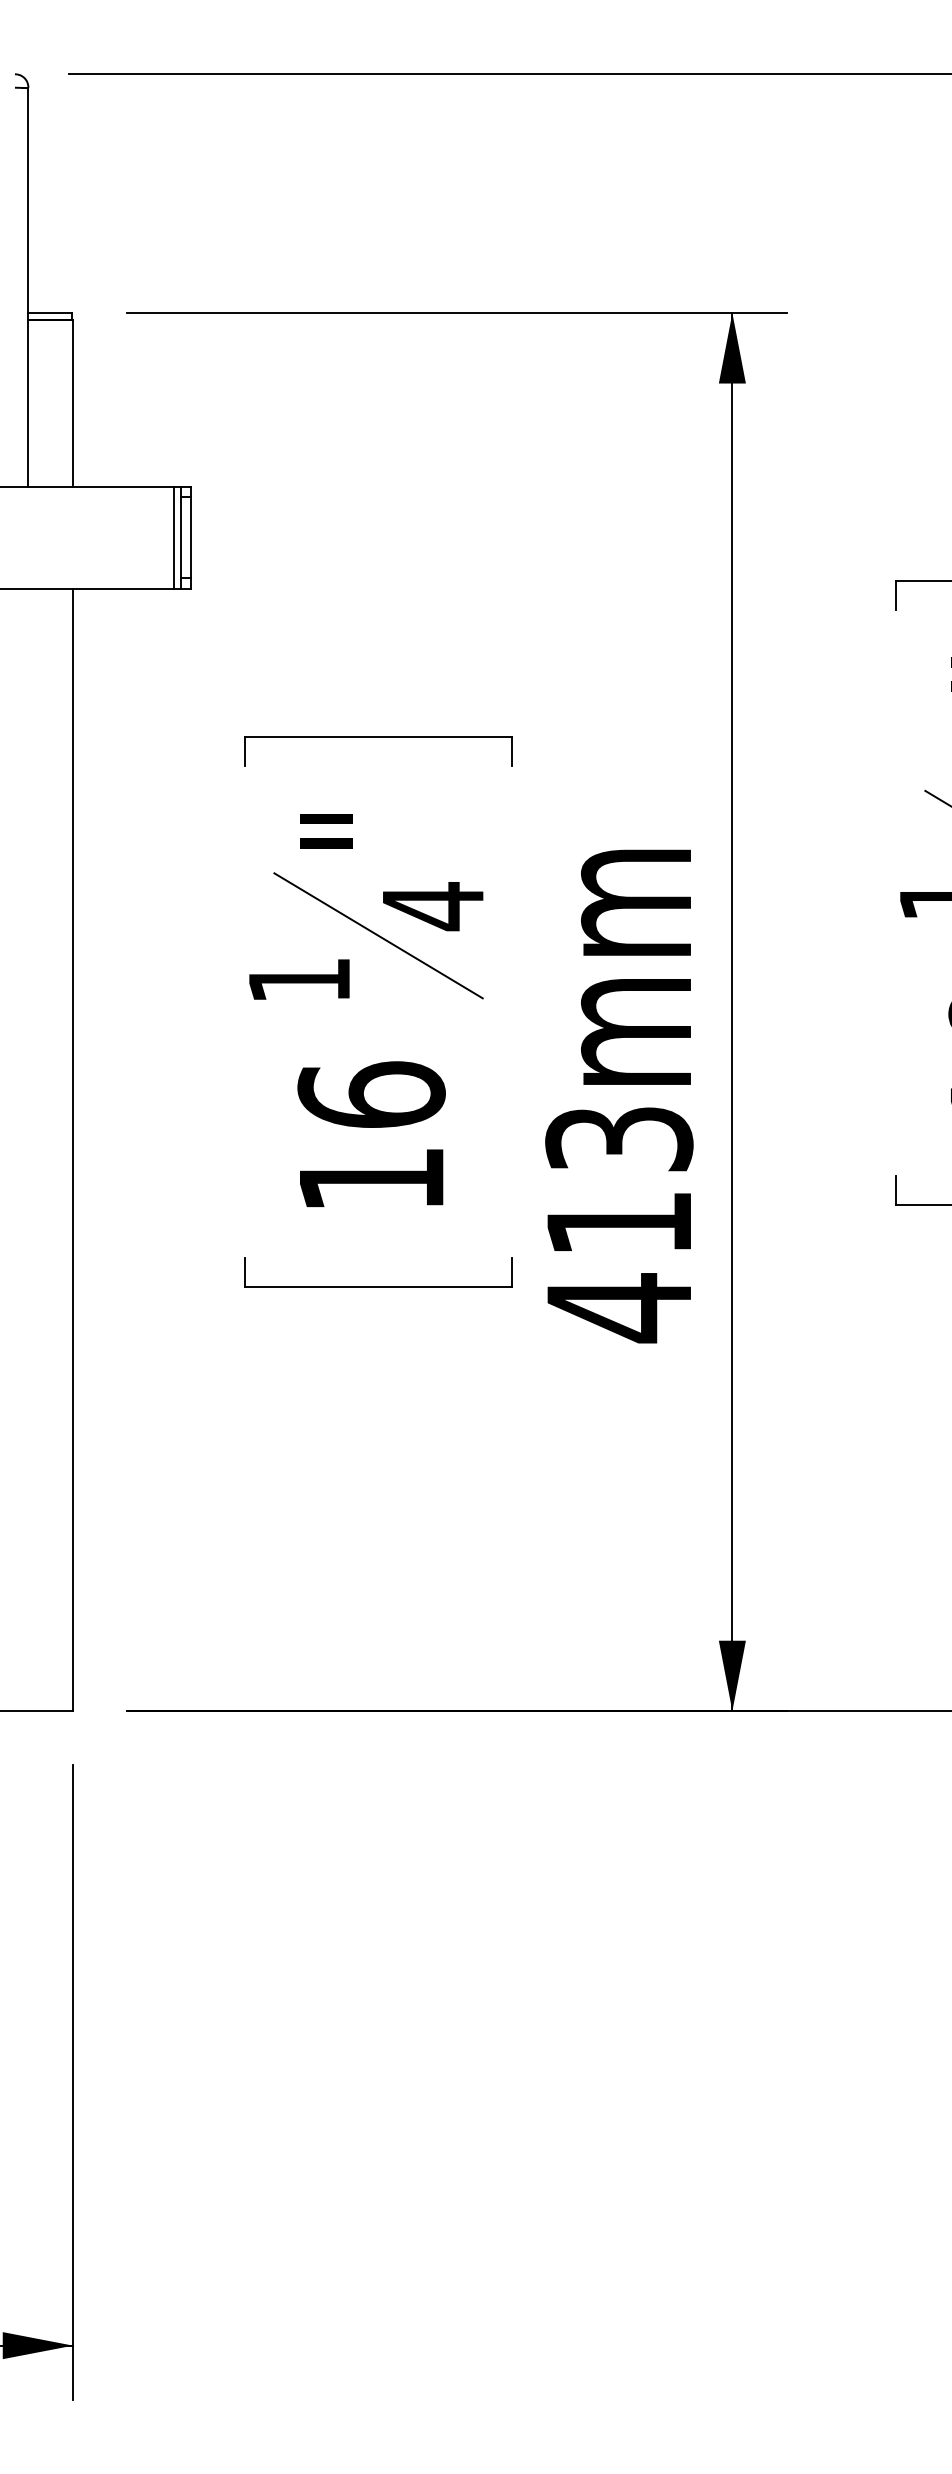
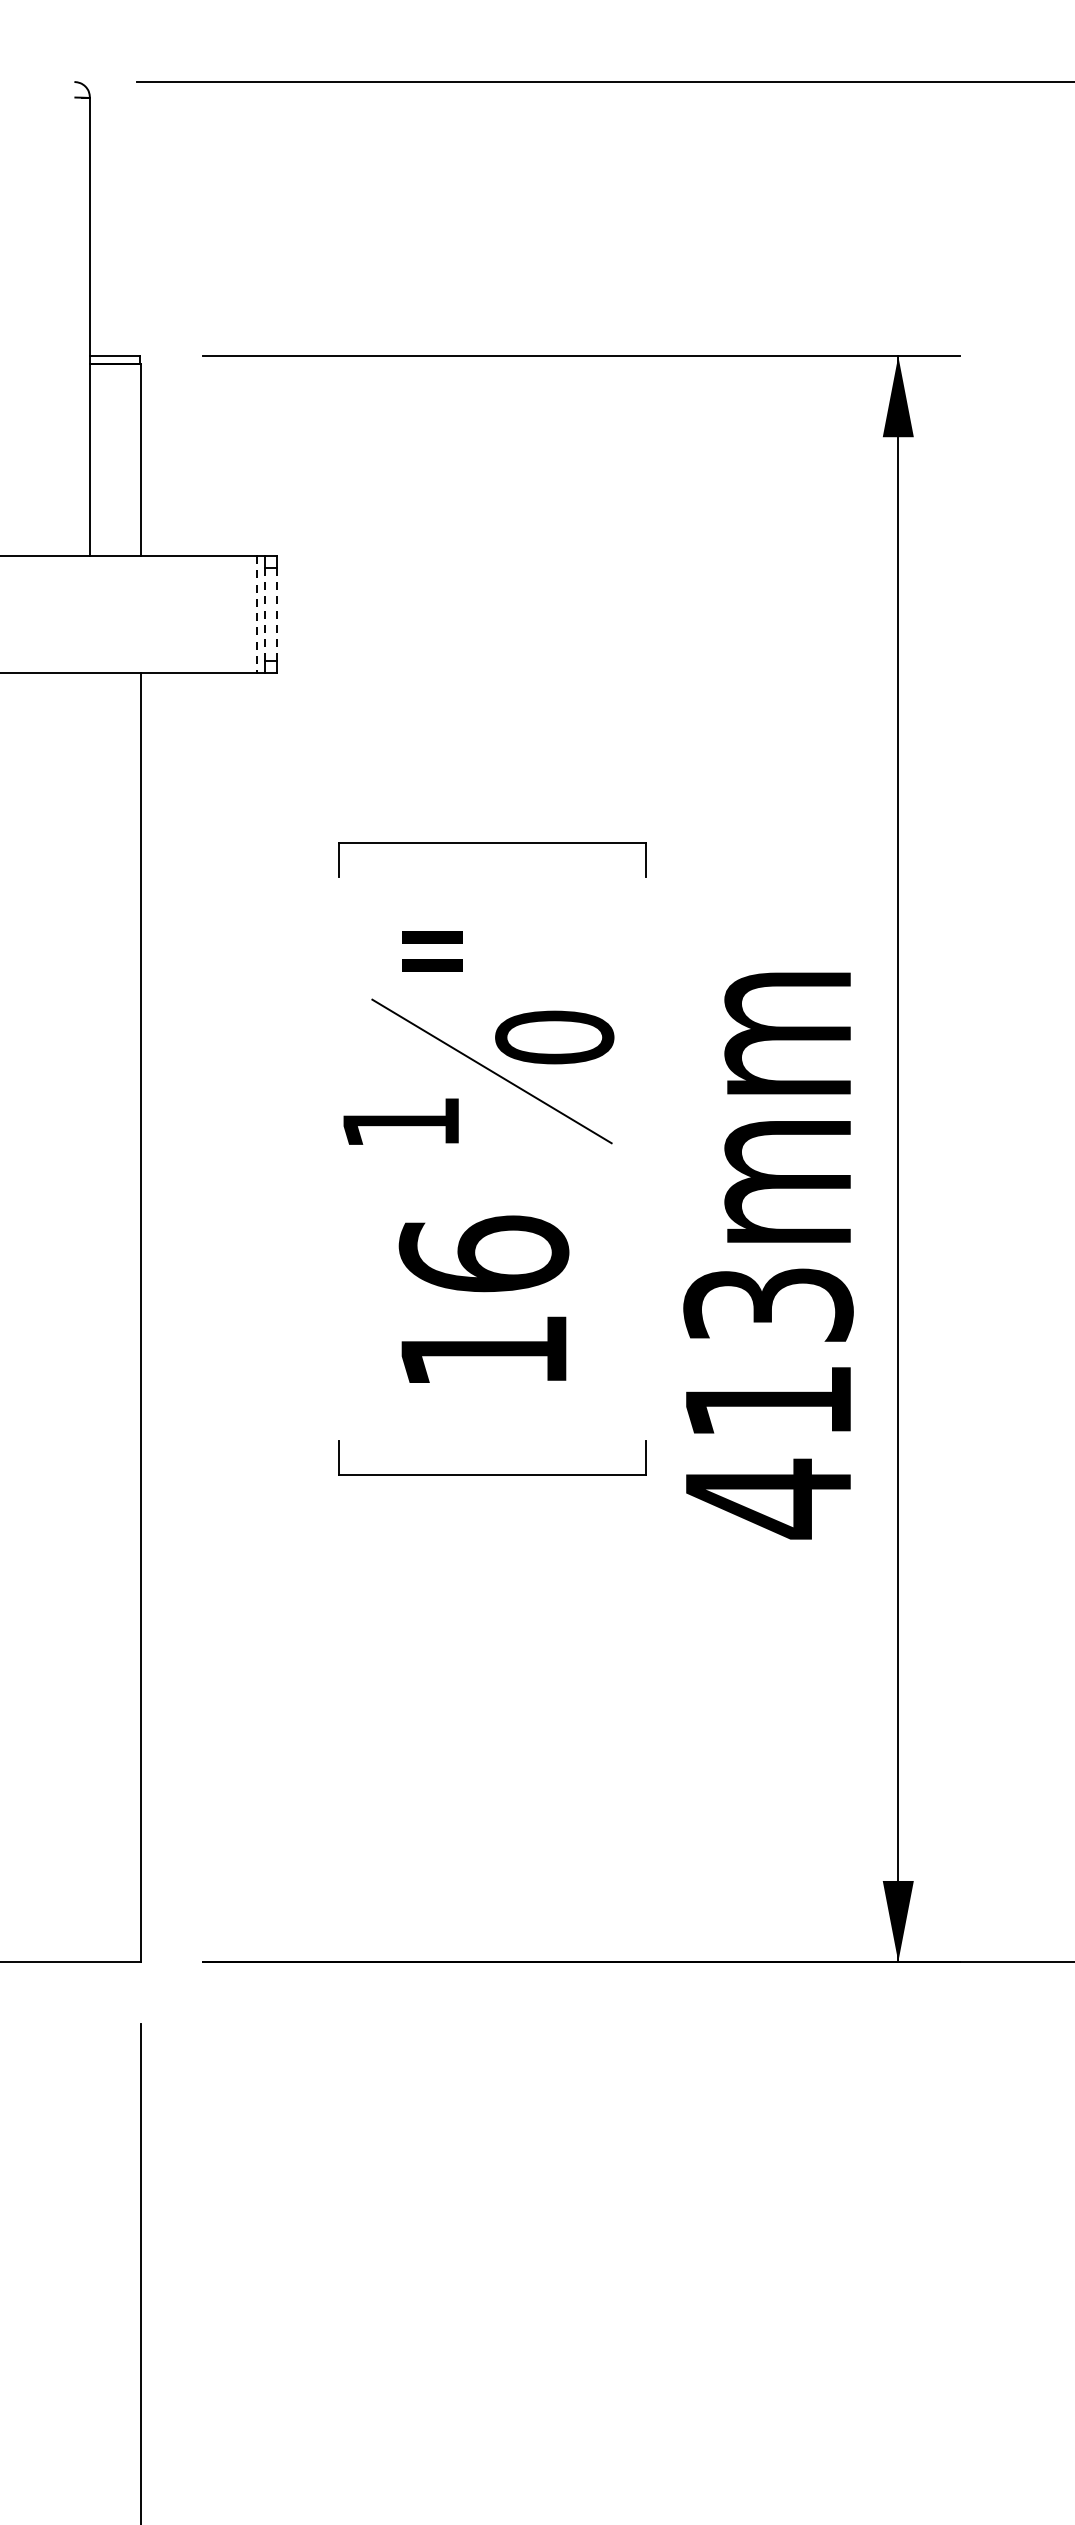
line: (173, 537) -> (256, 614), solid -> dashed
line: (180, 537) -> (264, 614), solid -> dashed
line: (190, 537) -> (276, 614), solid -> dashed
text: (433, 906) -> (555, 1037), 4 -> 0

